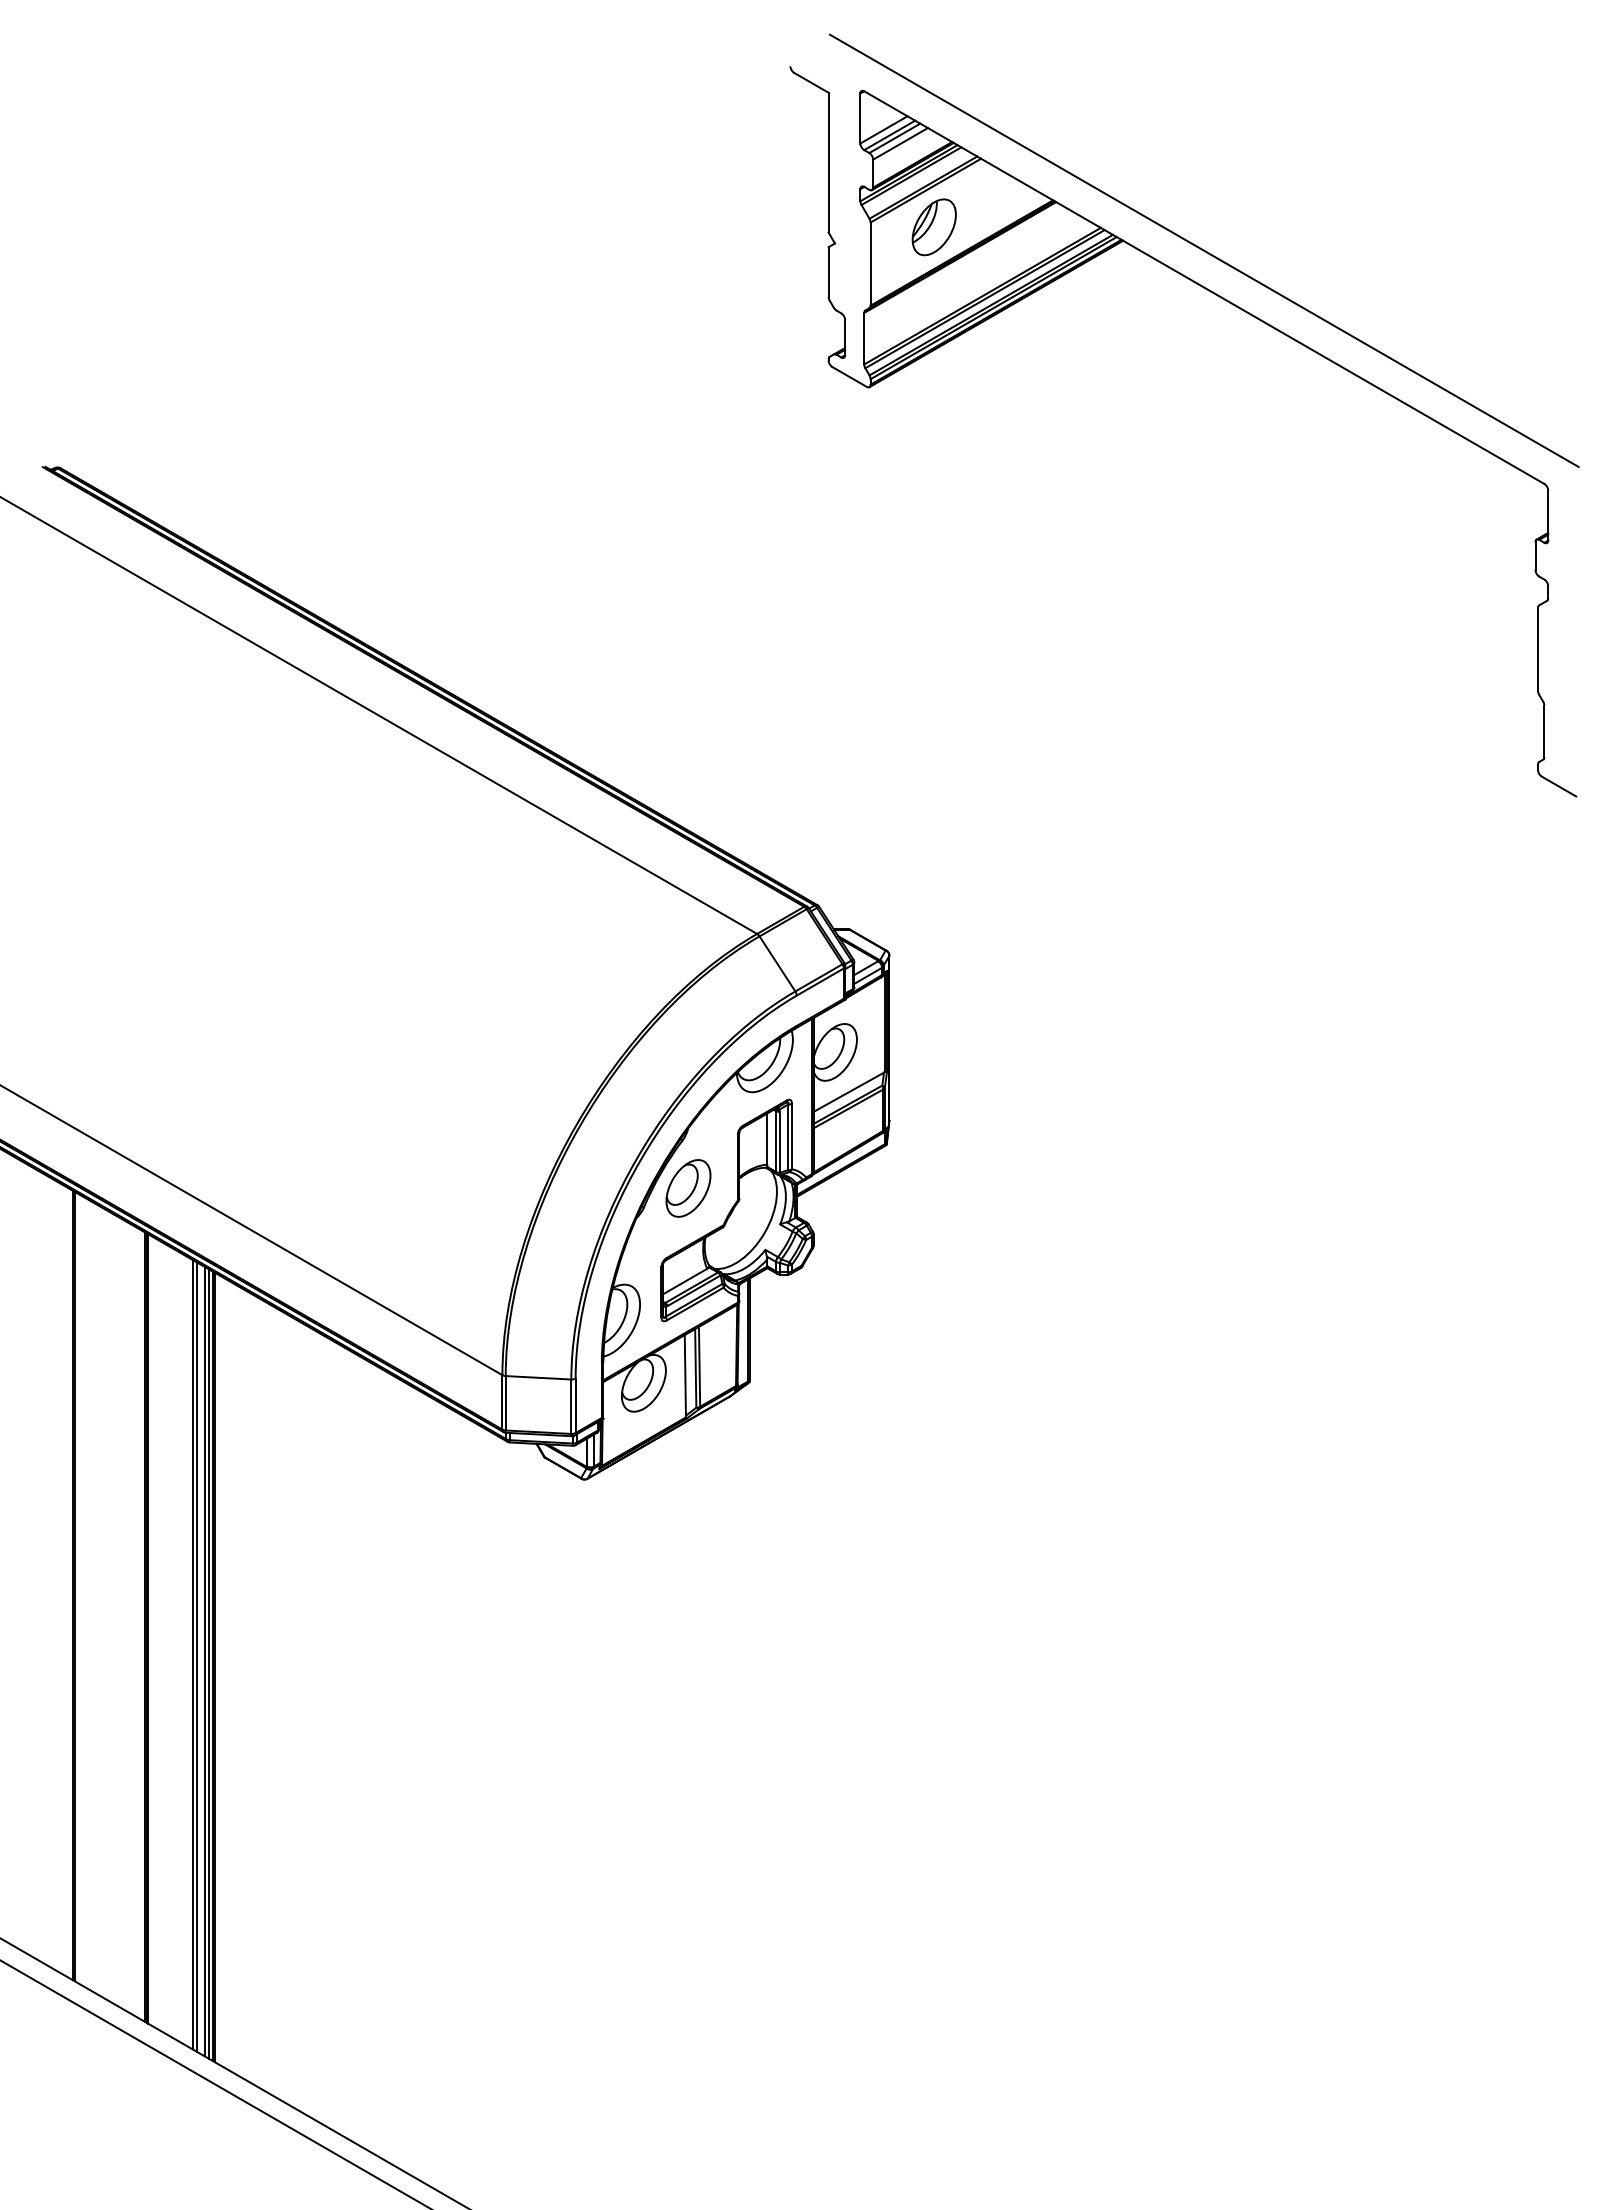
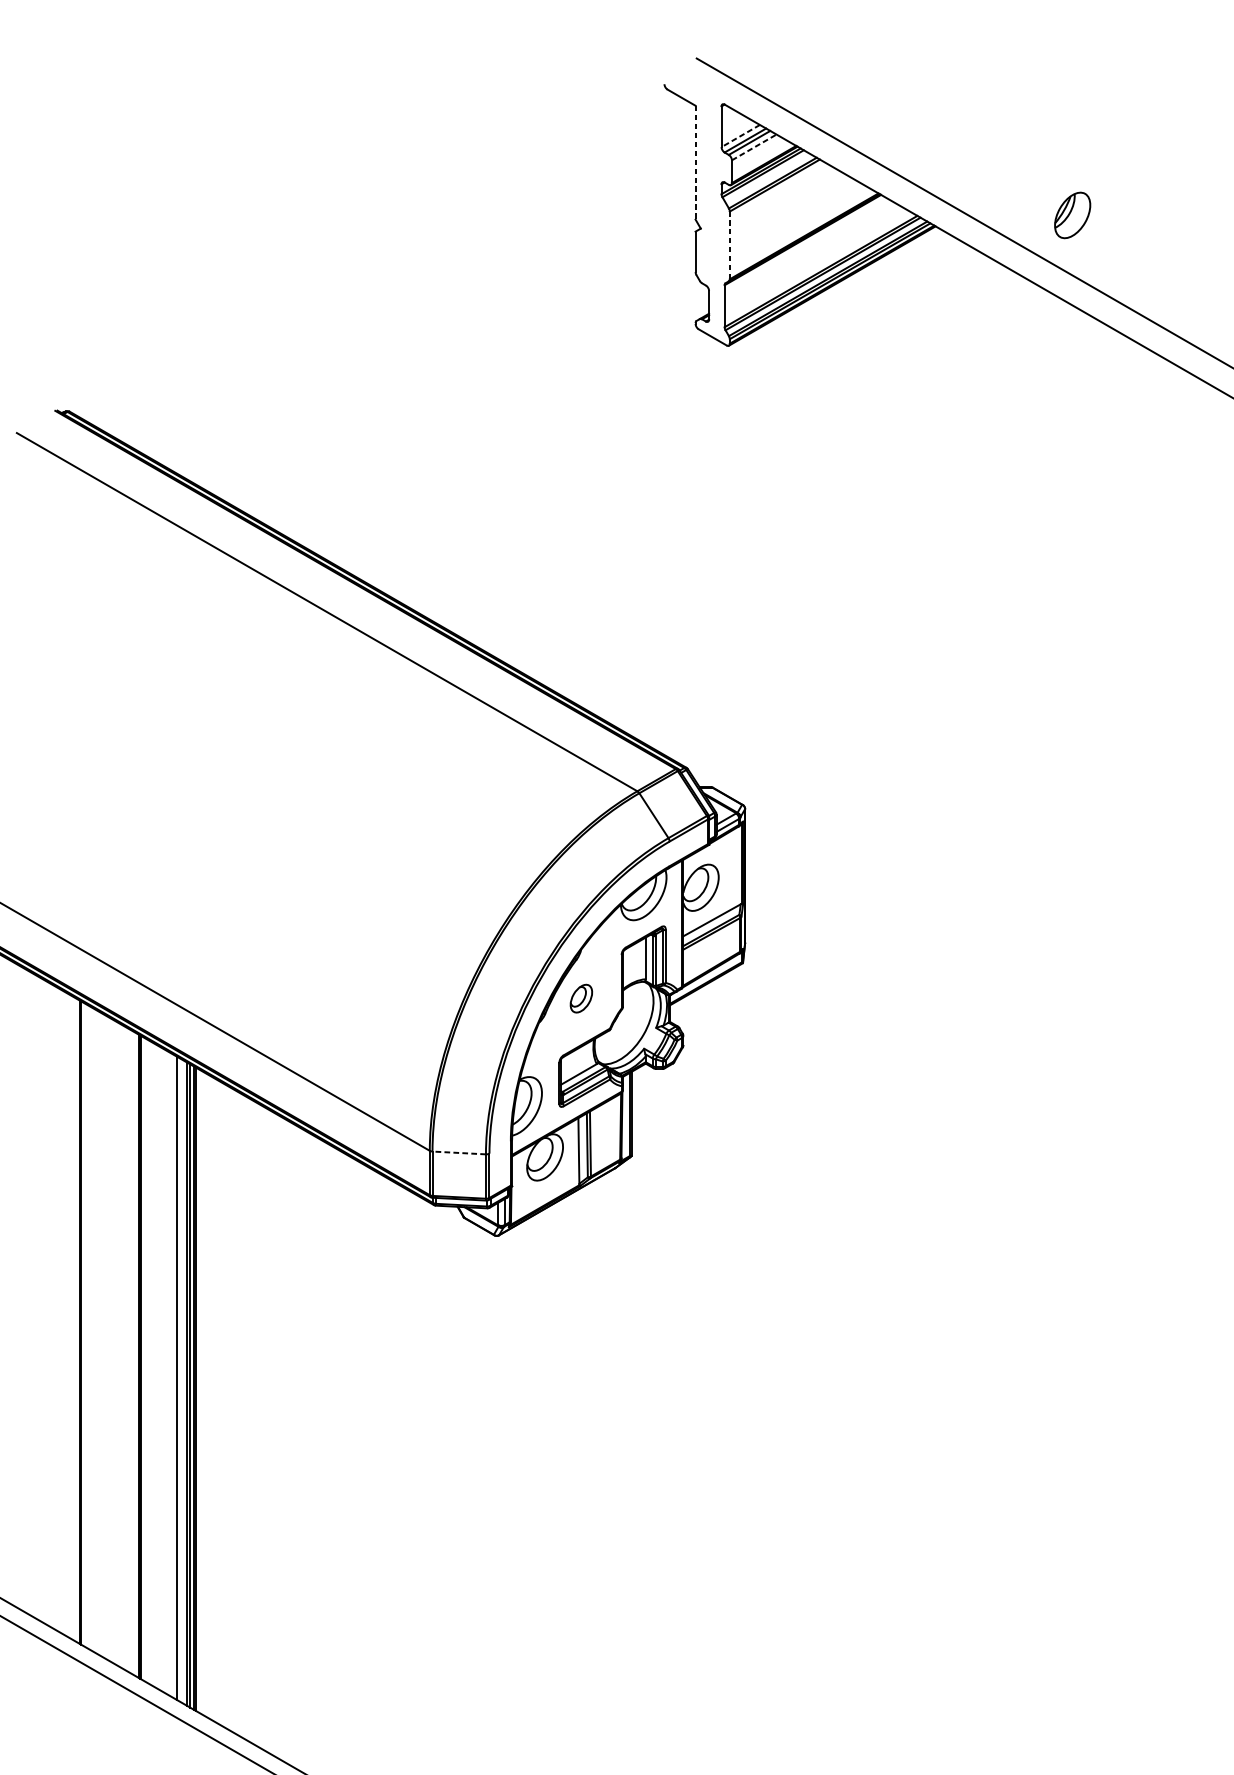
line: (883, 130) -> (740, 136), solid -> dashed
line: (900, 143) -> (754, 147), solid -> dashed
line: (828, 162) -> (695, 162), solid -> dashed
part: (933, 227) -> (1072, 215), moved
line: (870, 264) -> (729, 245), solid -> dashed
part: (688, 1188) -> (581, 998), size x0.6
line: (538, 1377) -> (459, 1152), solid -> dashed
line: (196, 1656) -> (180, 1380), removed

